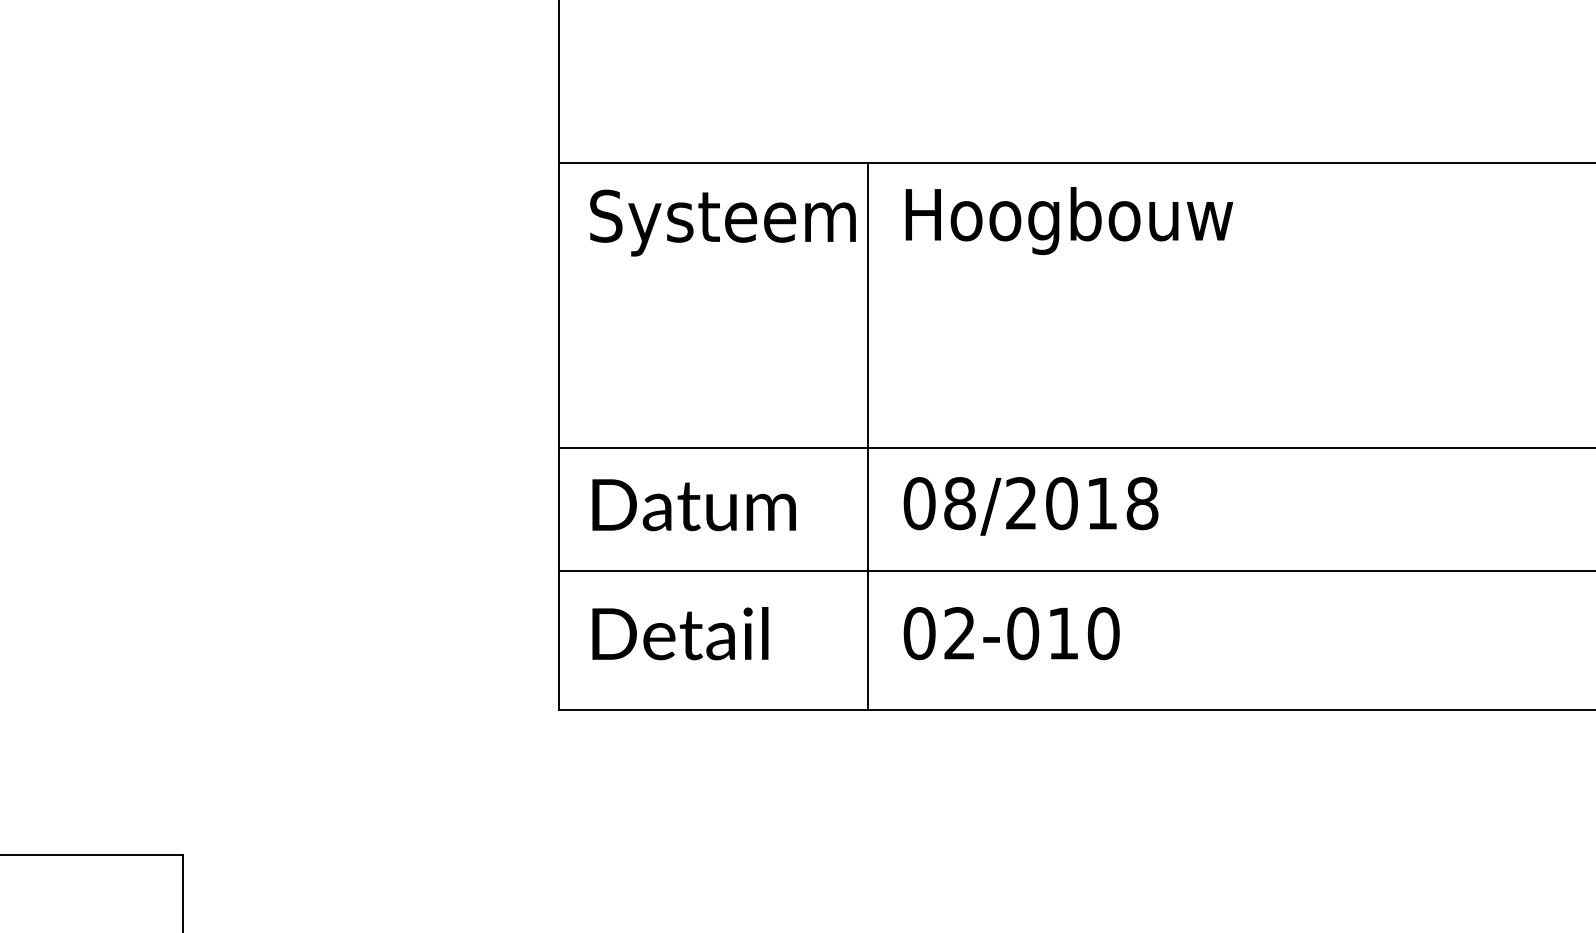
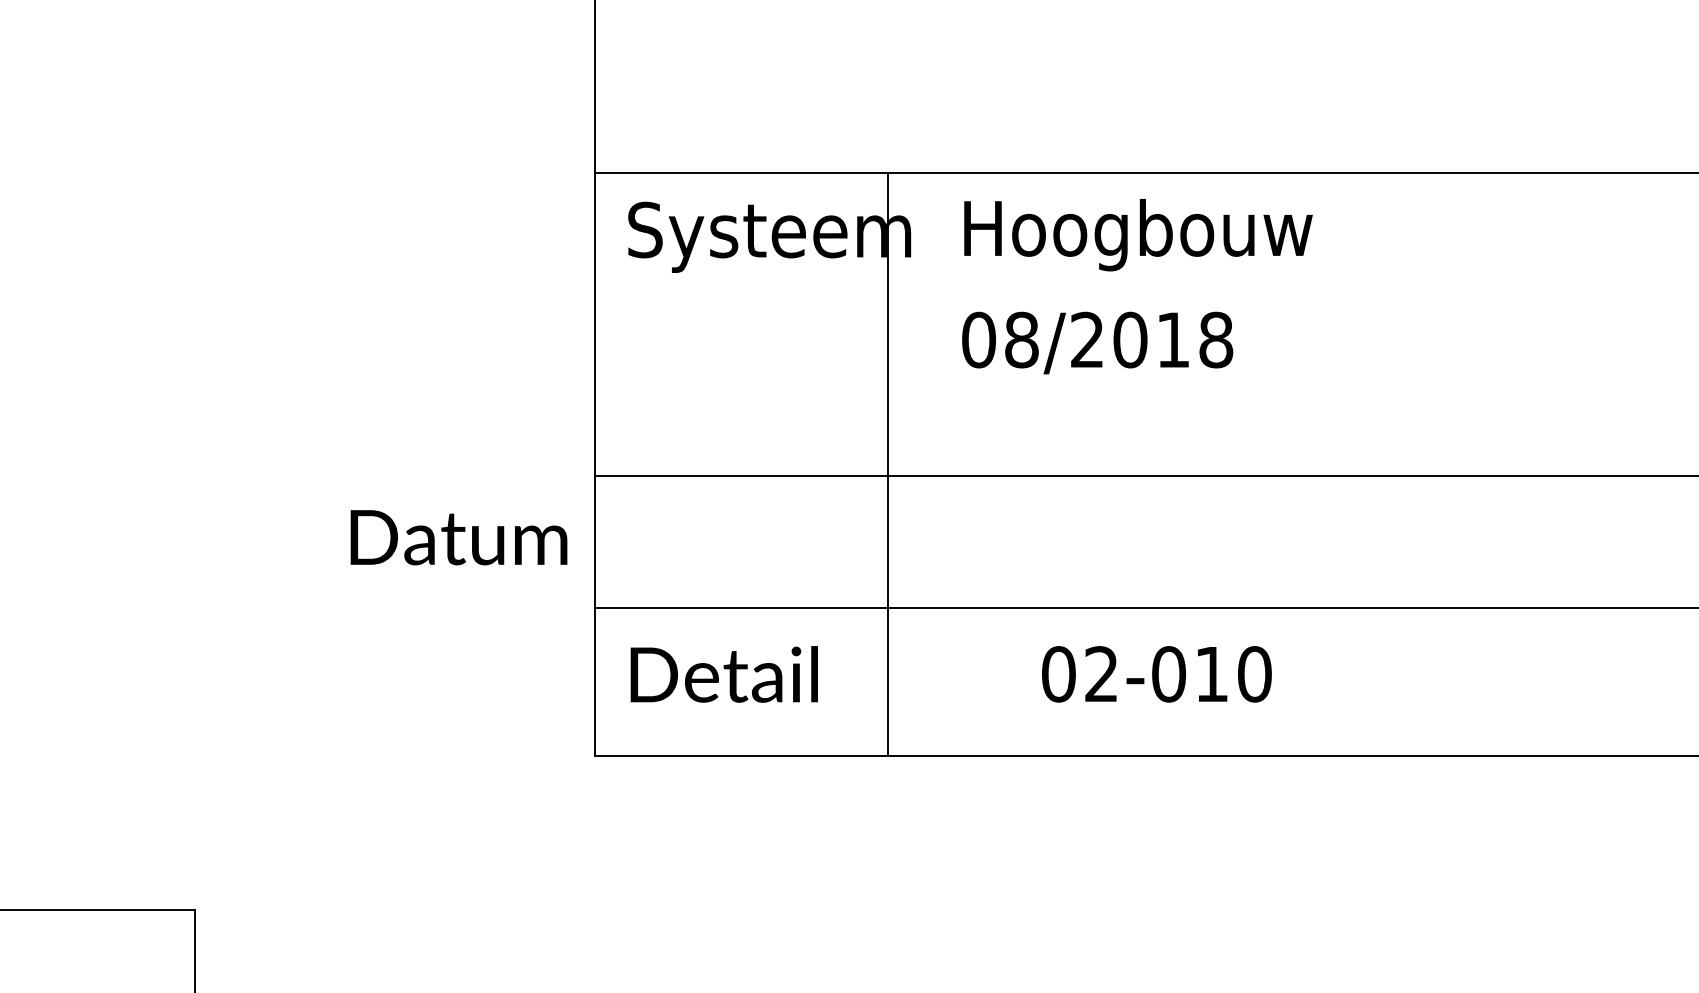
line: (867, 436) -> (887, 464), moved
text: (693, 505) -> (458, 538), moved
text: (1030, 506) -> (1097, 343), moved
text: (1011, 633) -> (1156, 674), moved

